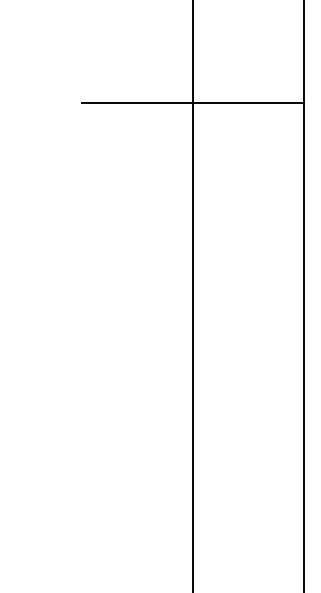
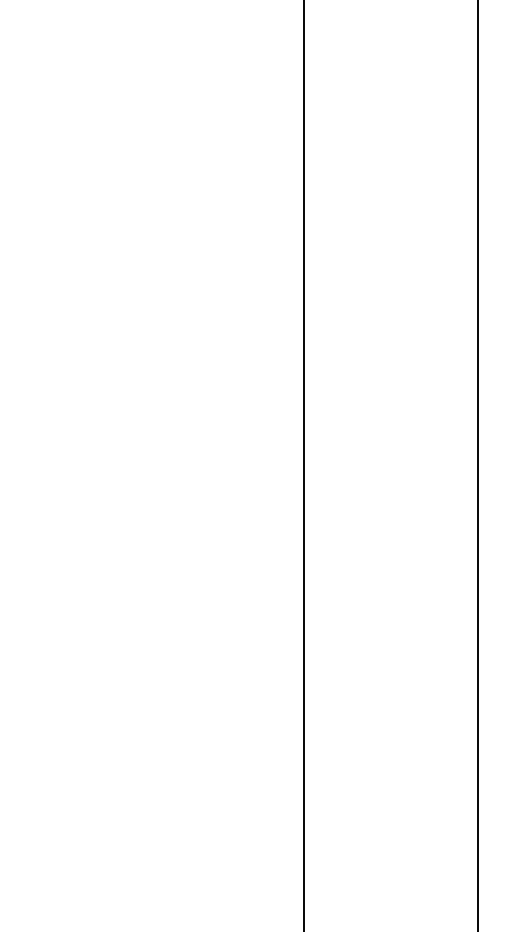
line: (192, 102) -> (302, 160), removed

